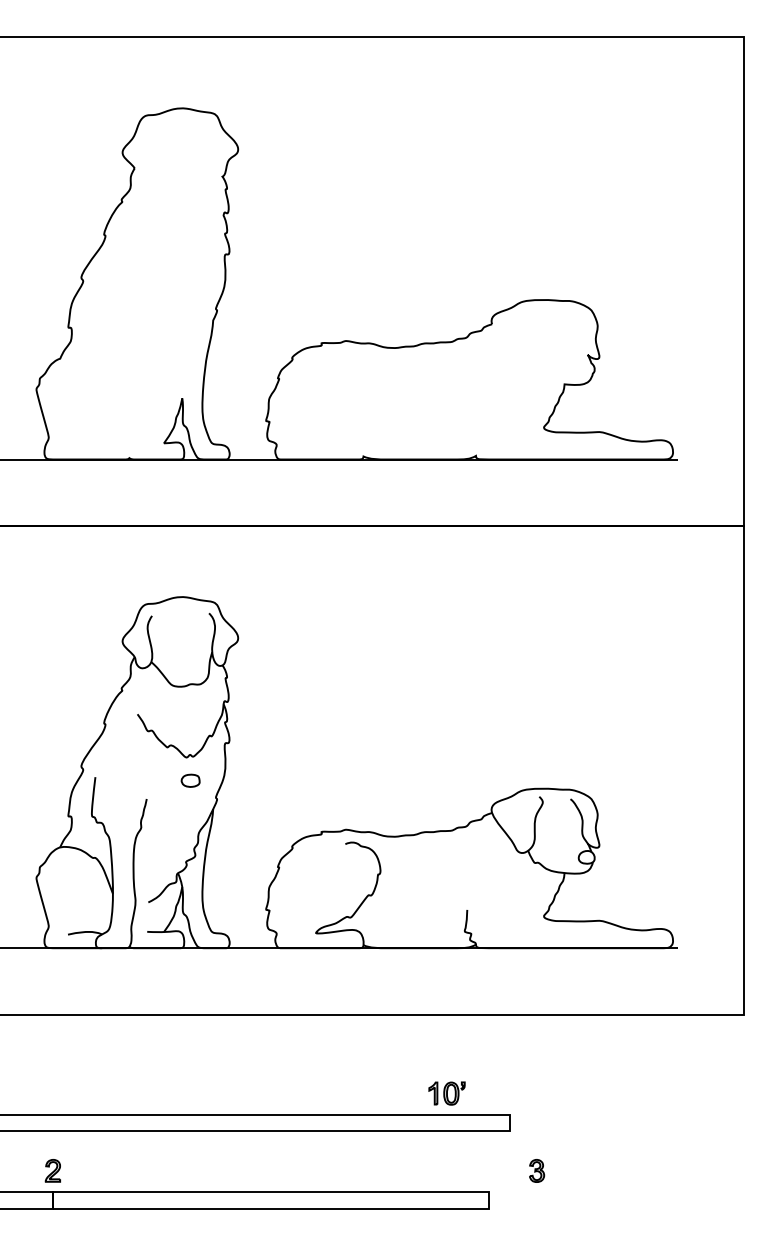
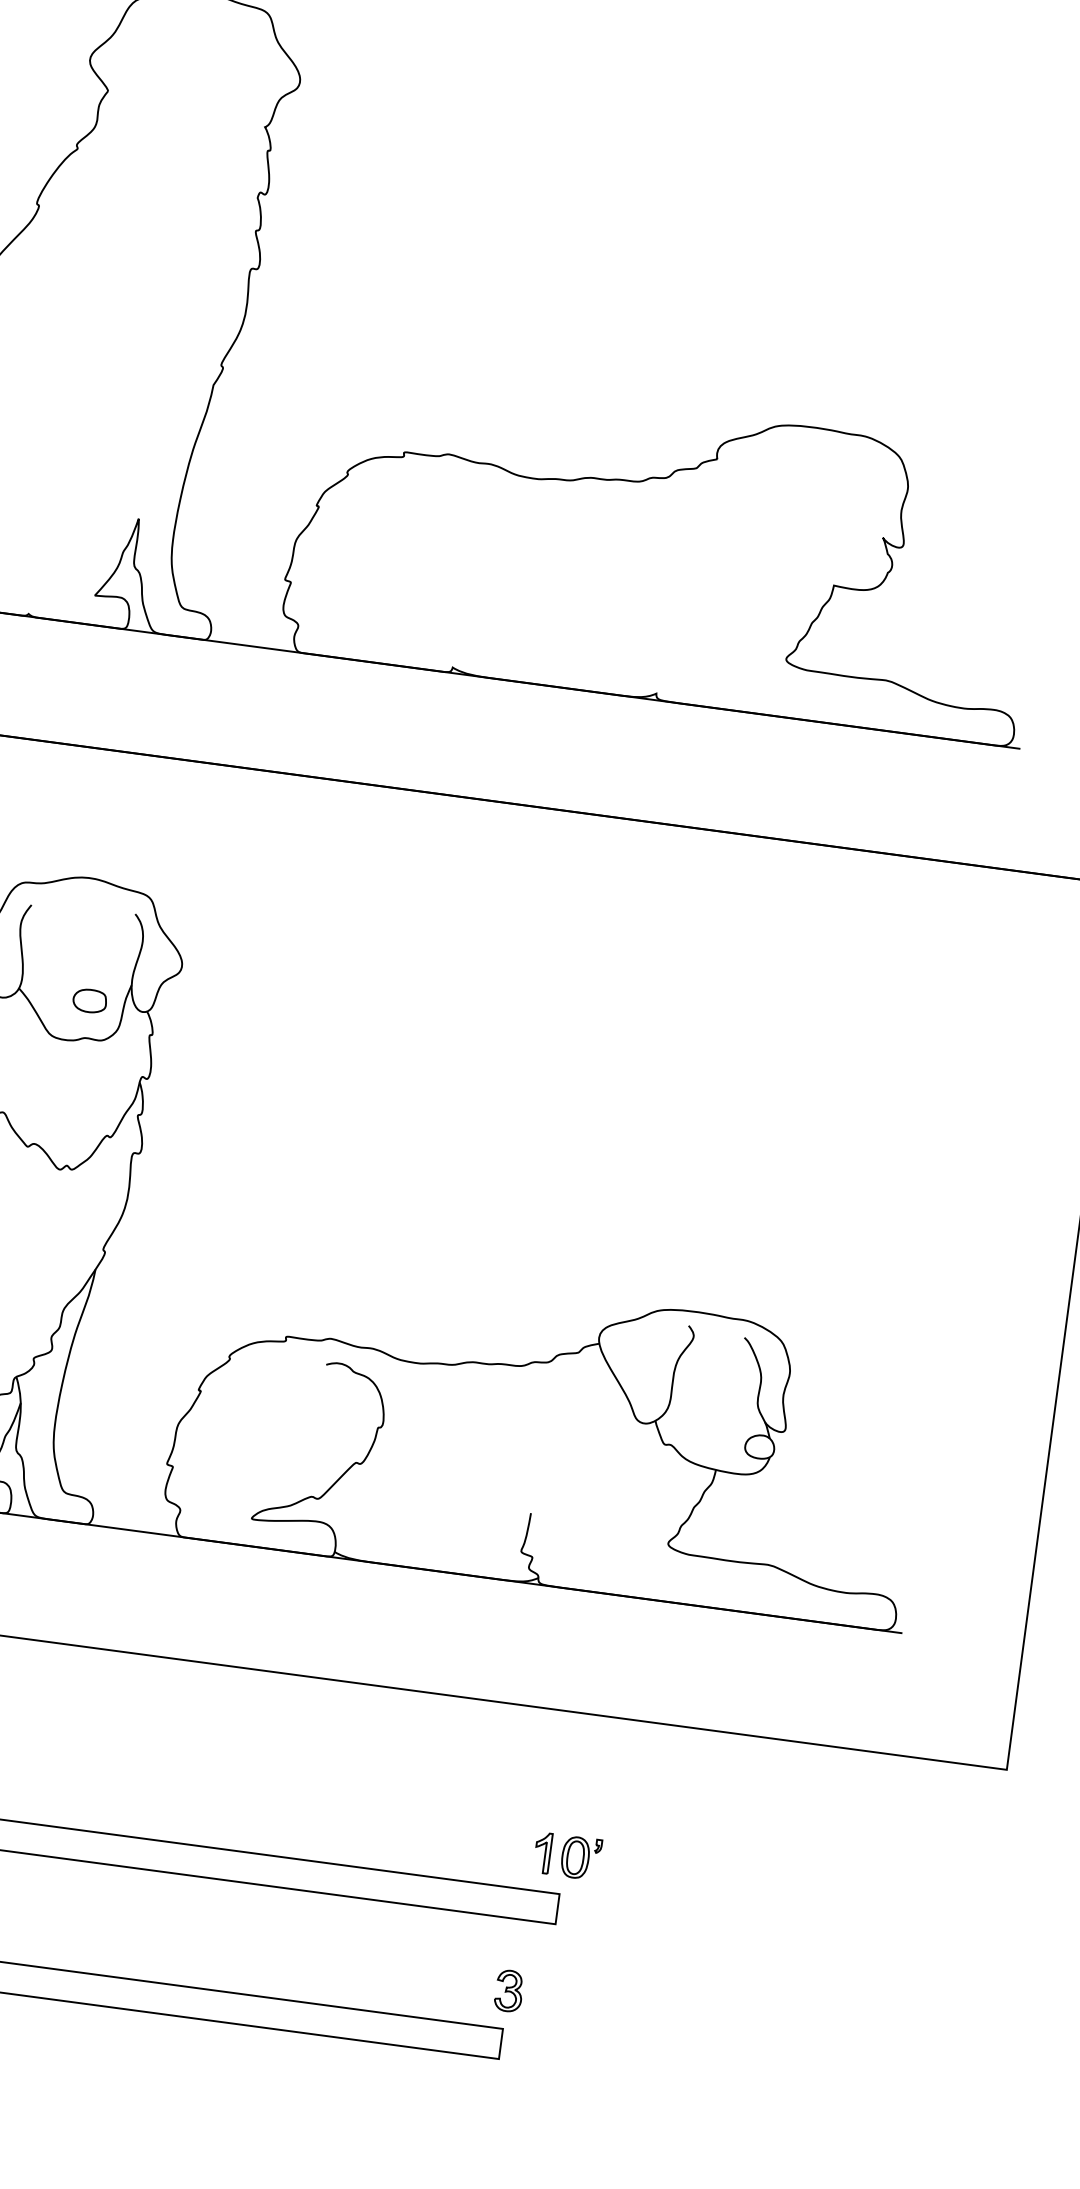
part: (190, 780) -> (89, 1000), moved
part: (446, 1093) -> (566, 1856), moved
part: (537, 1170) -> (510, 1990), moved

